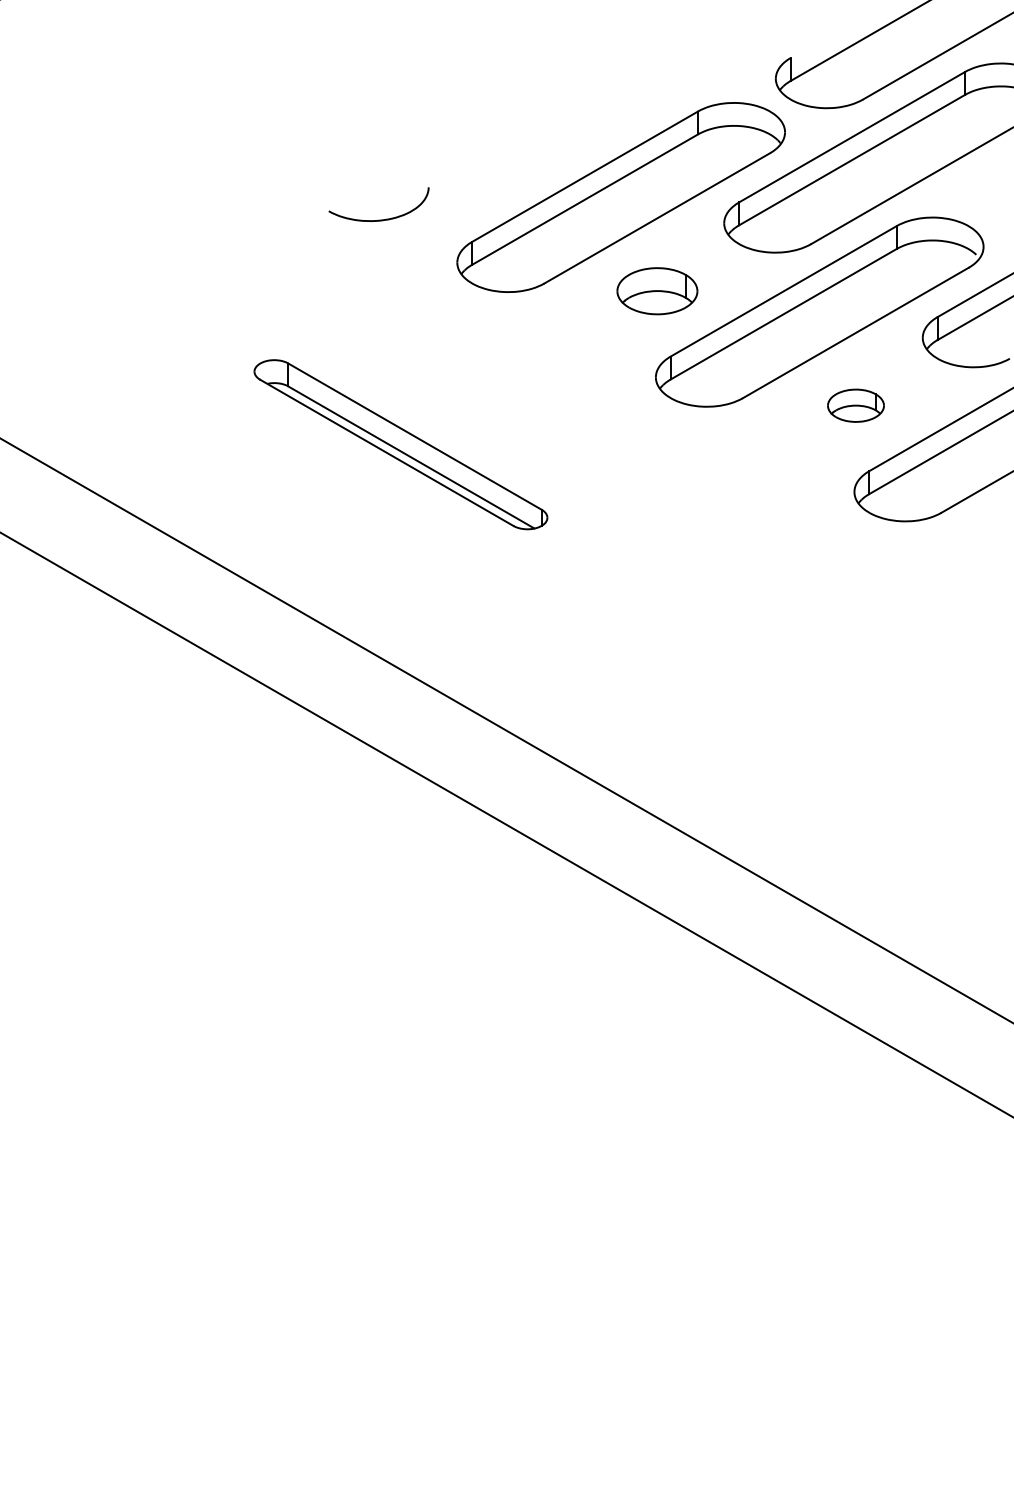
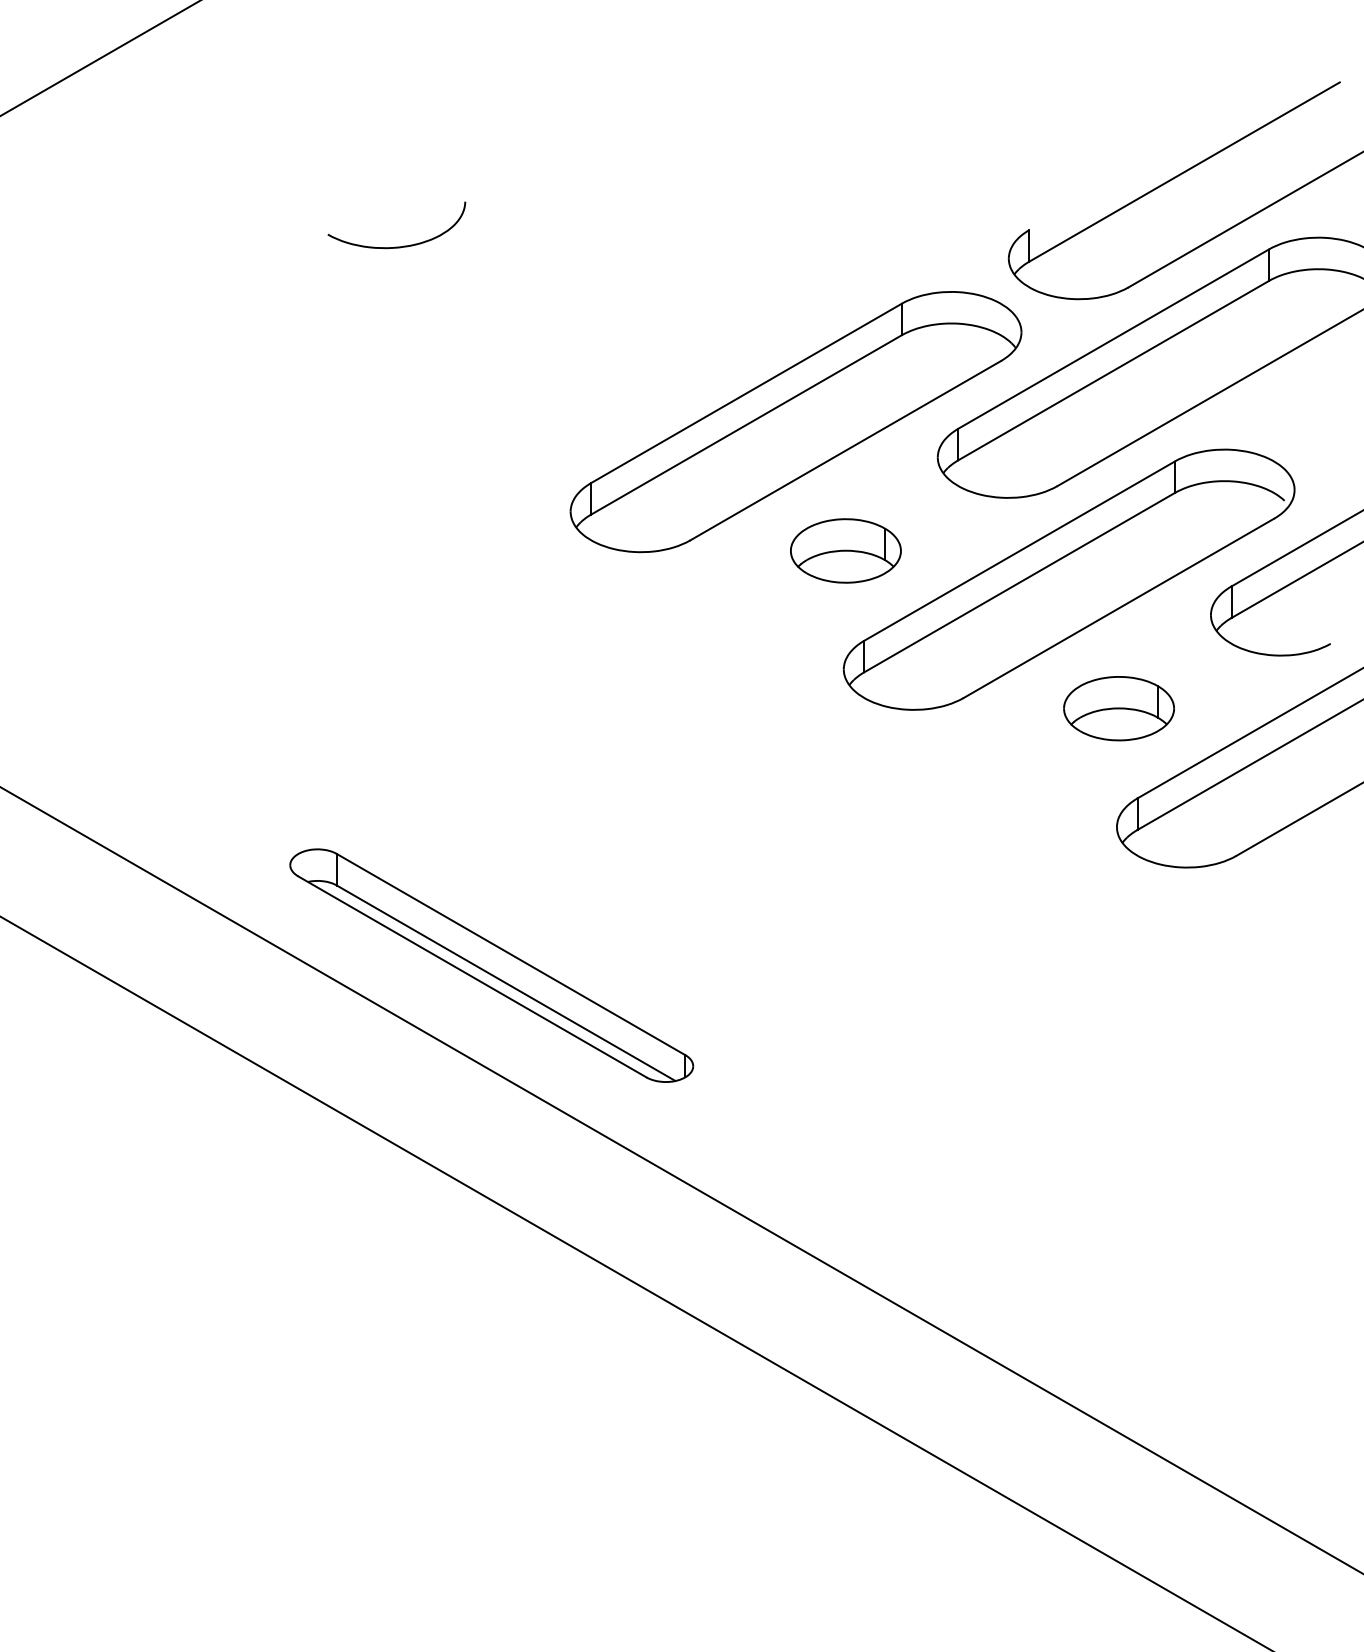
curve: (378, 219) -> (396, 245), moved
part: (855, 405) -> (1118, 708), size x1.43
part: (400, 444) -> (491, 965), moved

